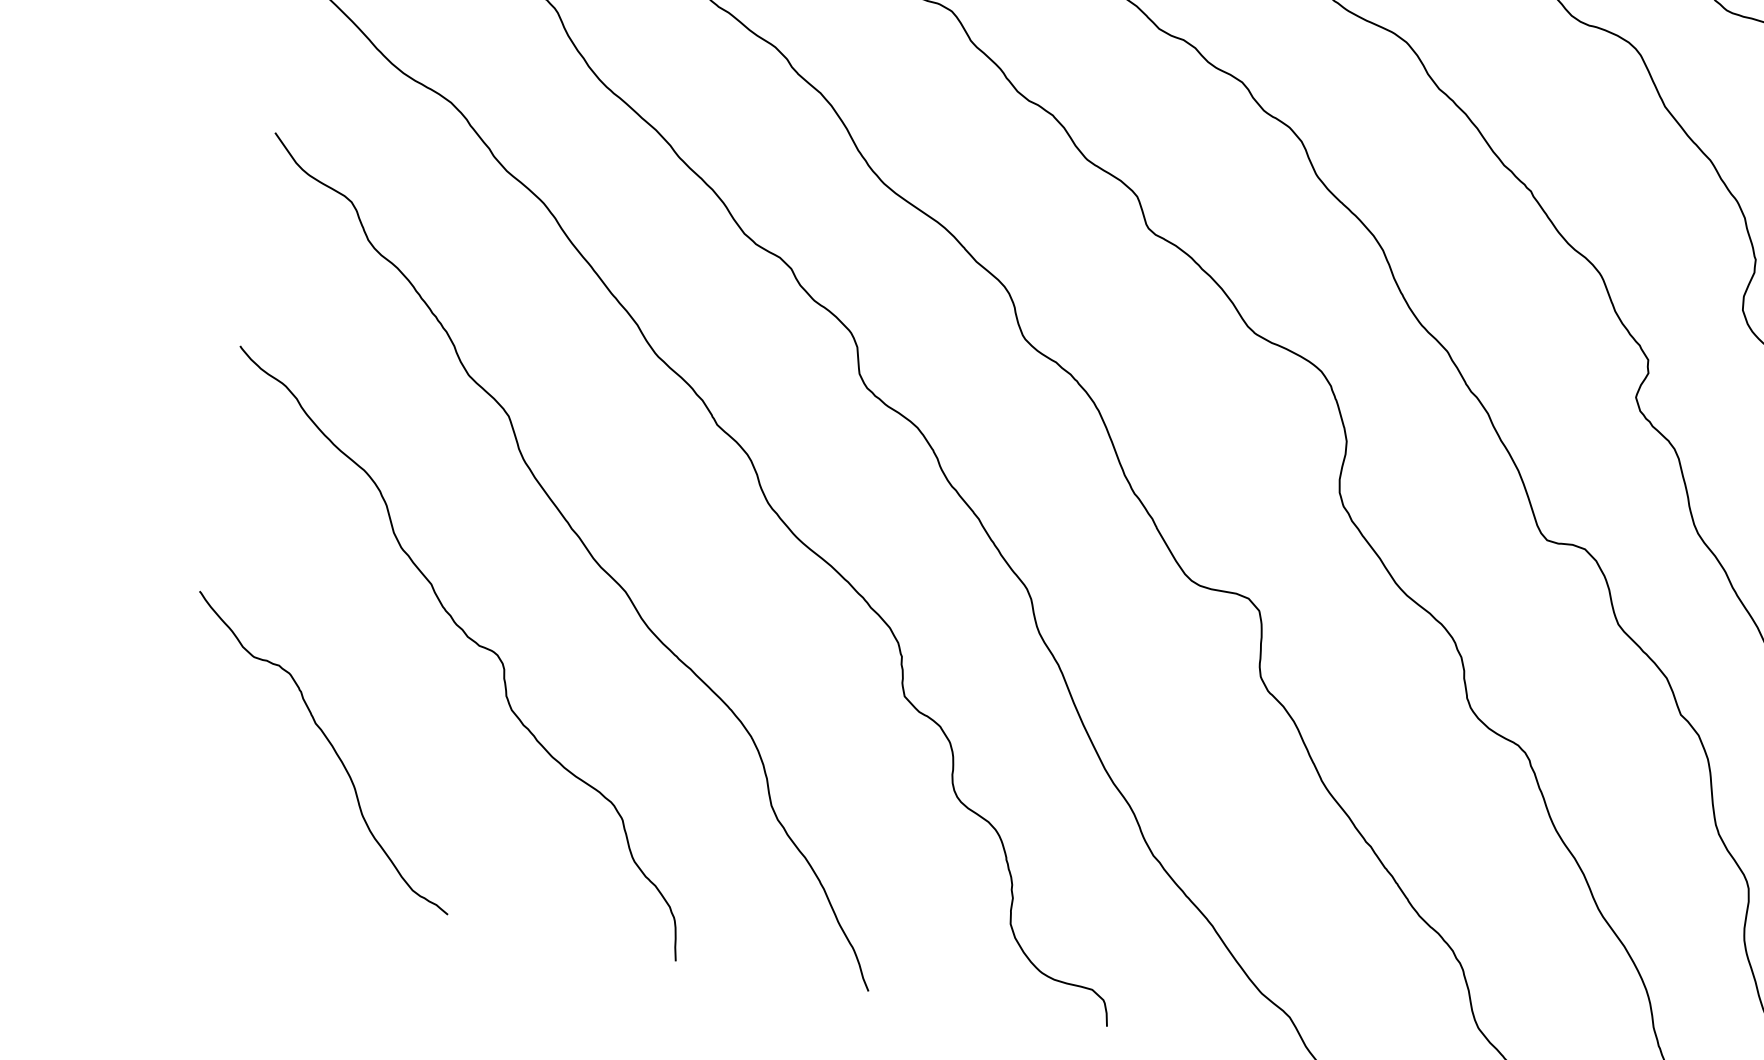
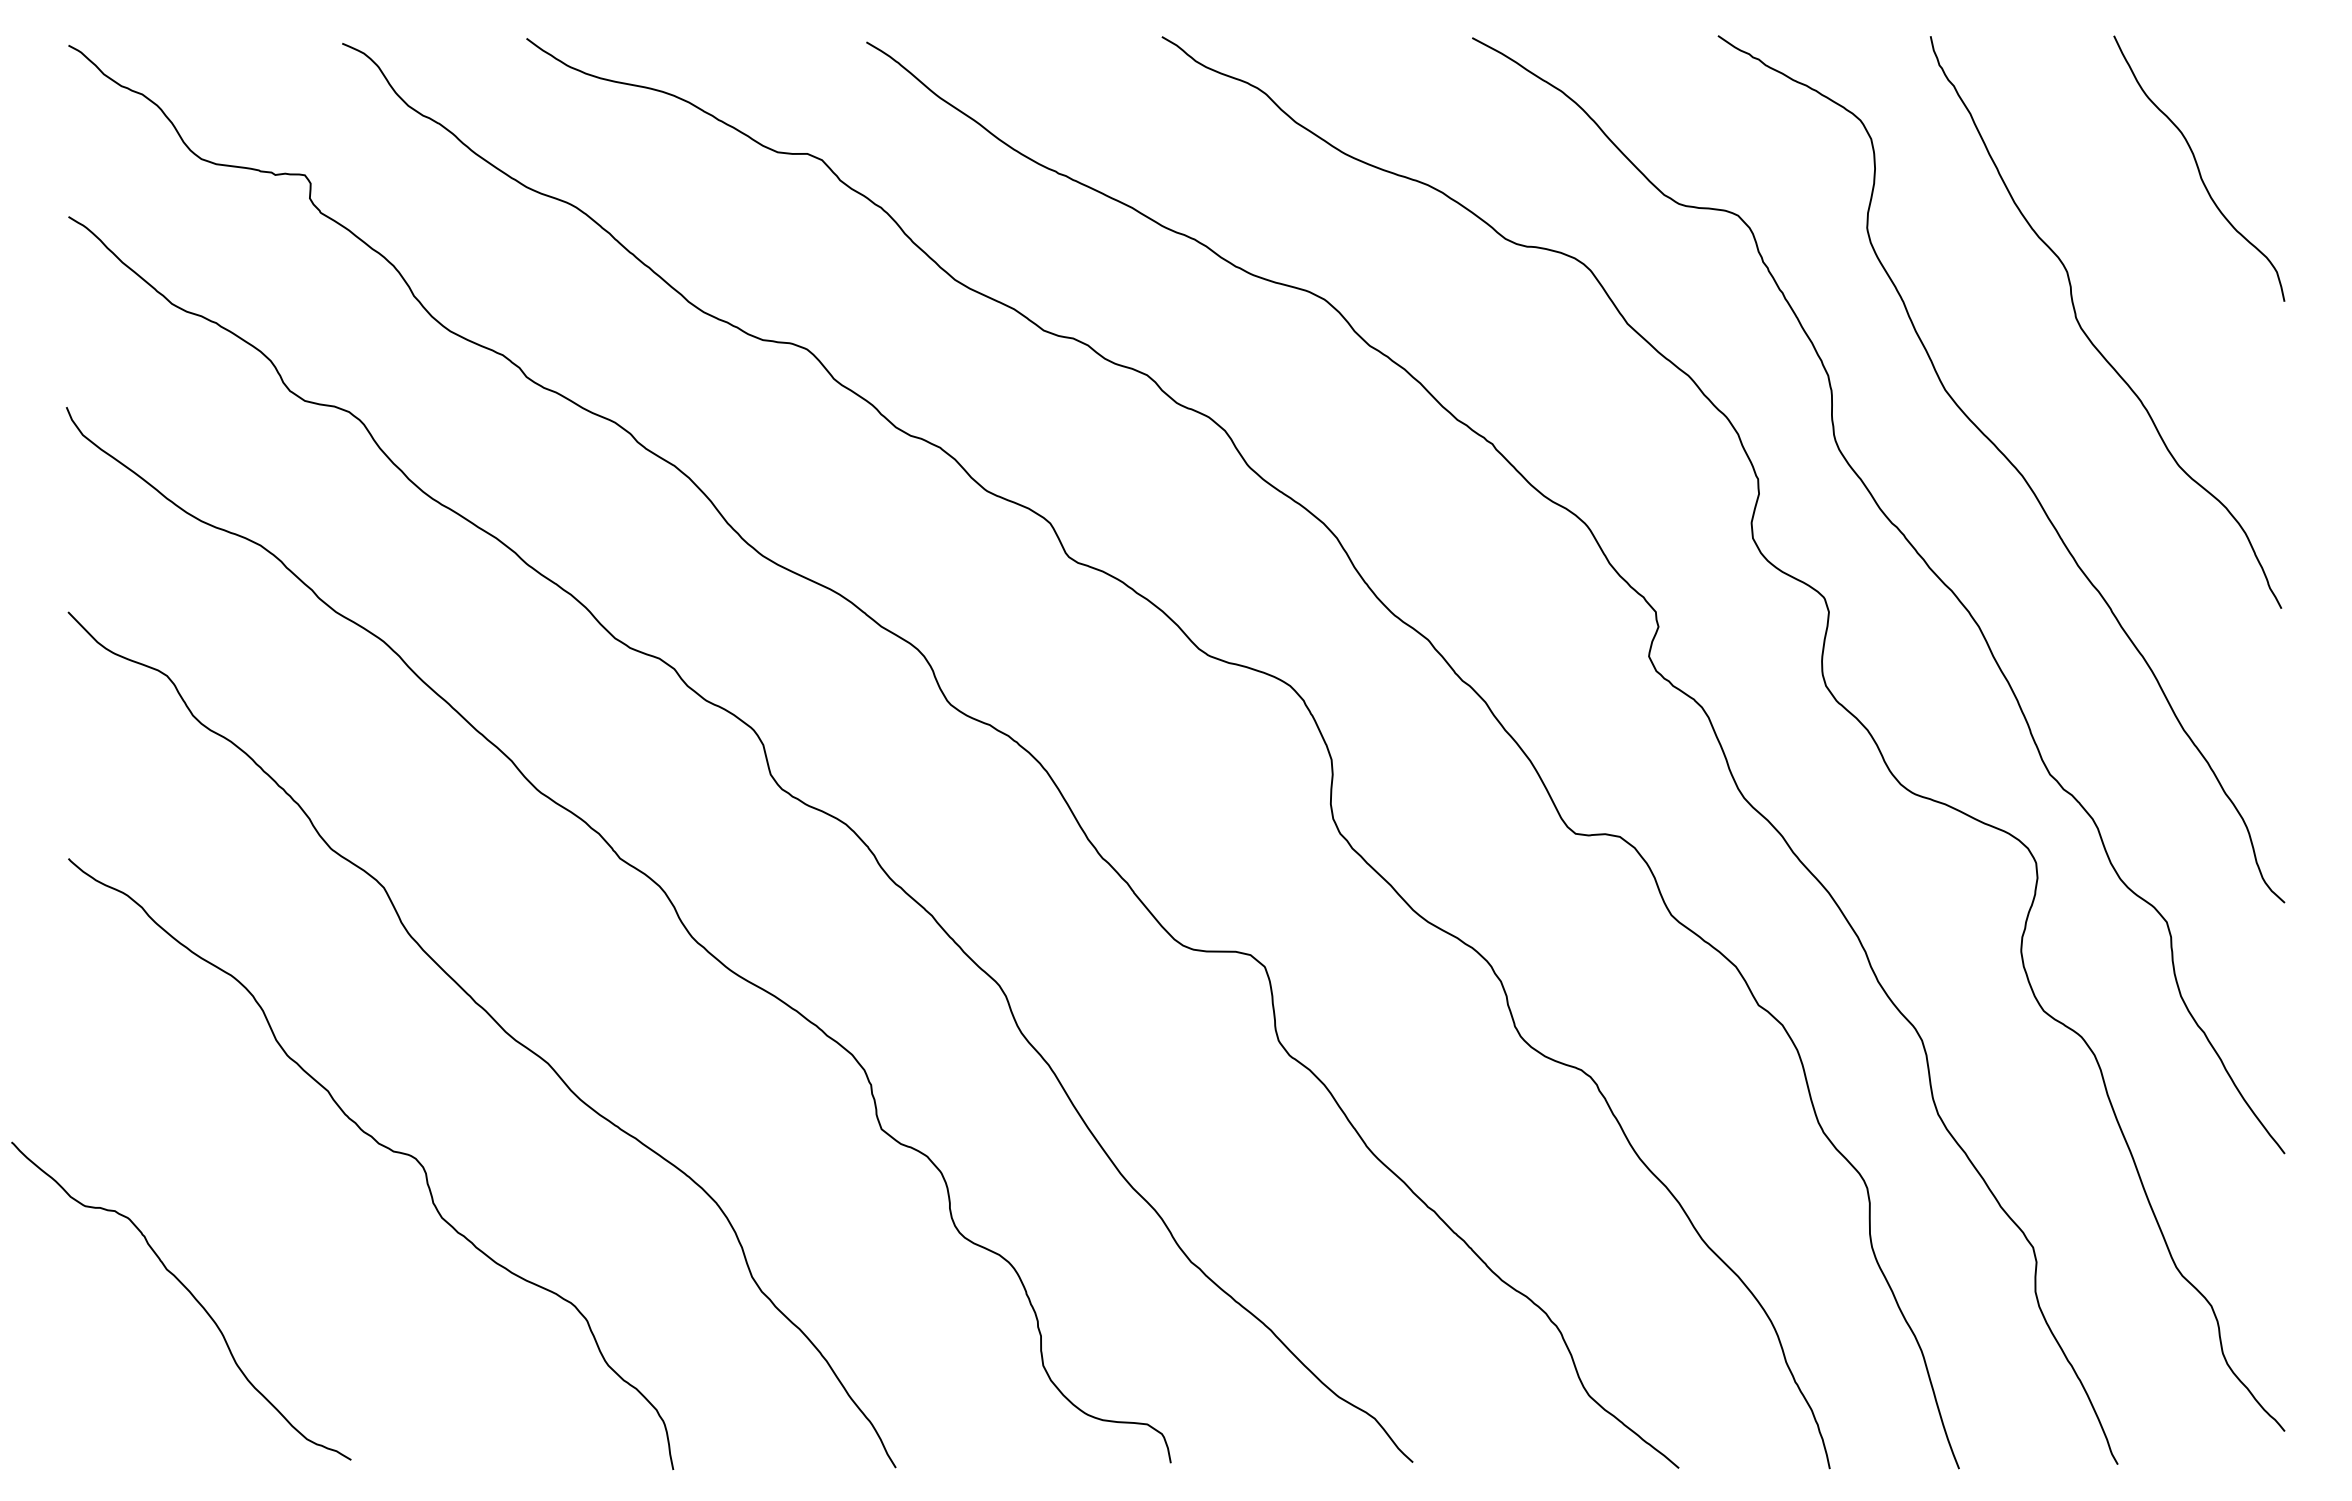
curve: (331, 747) -> (189, 1293), moved

